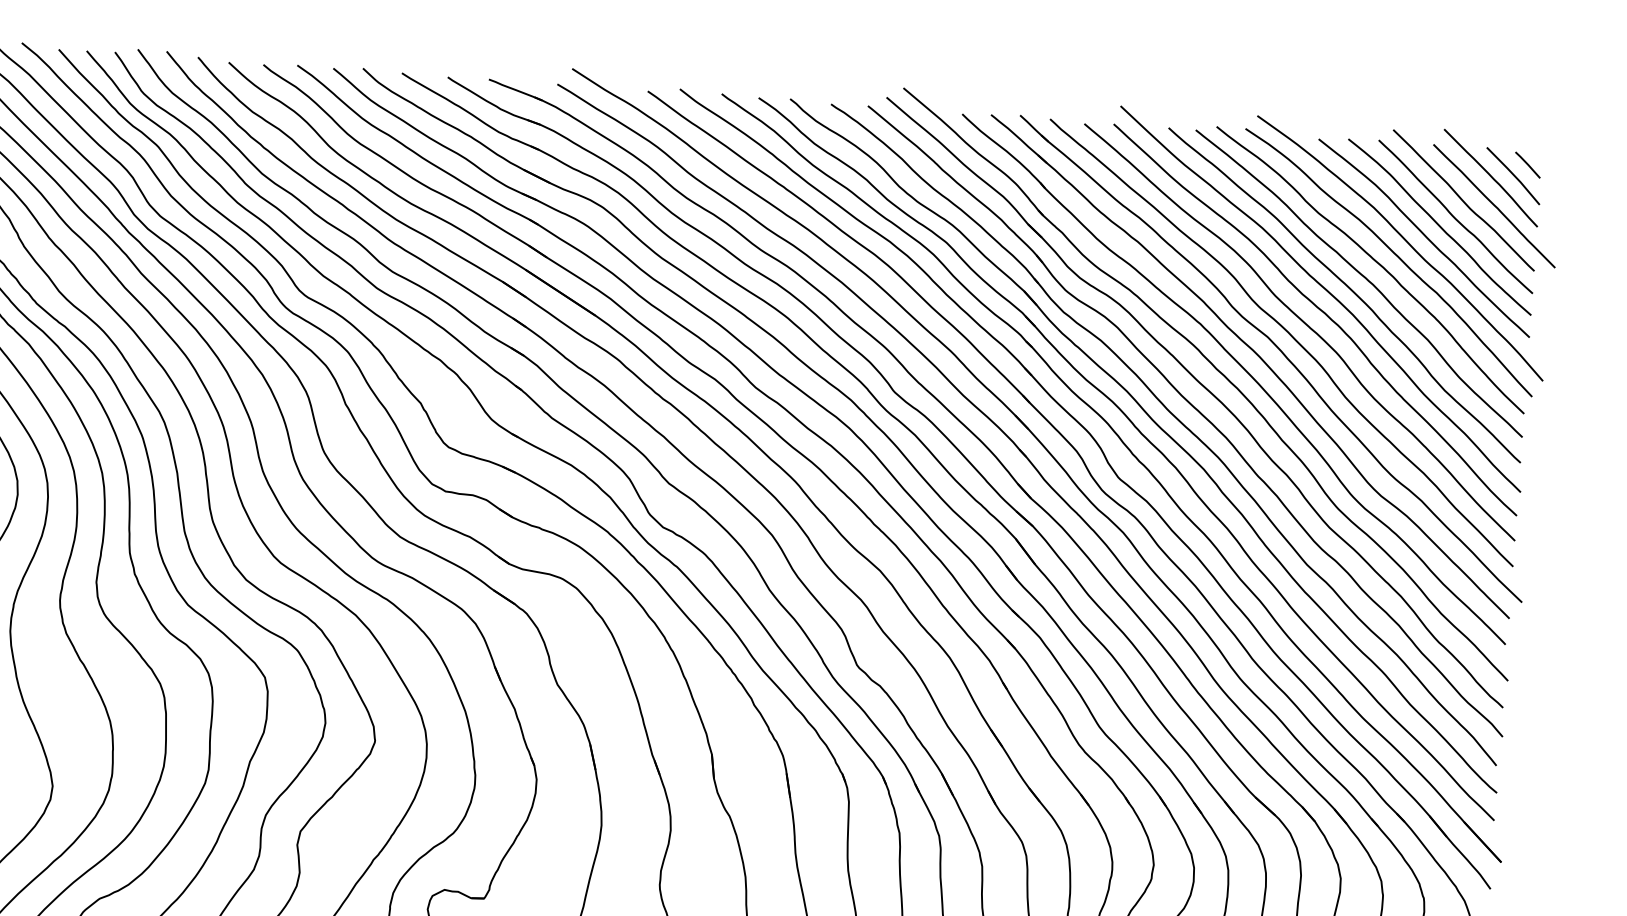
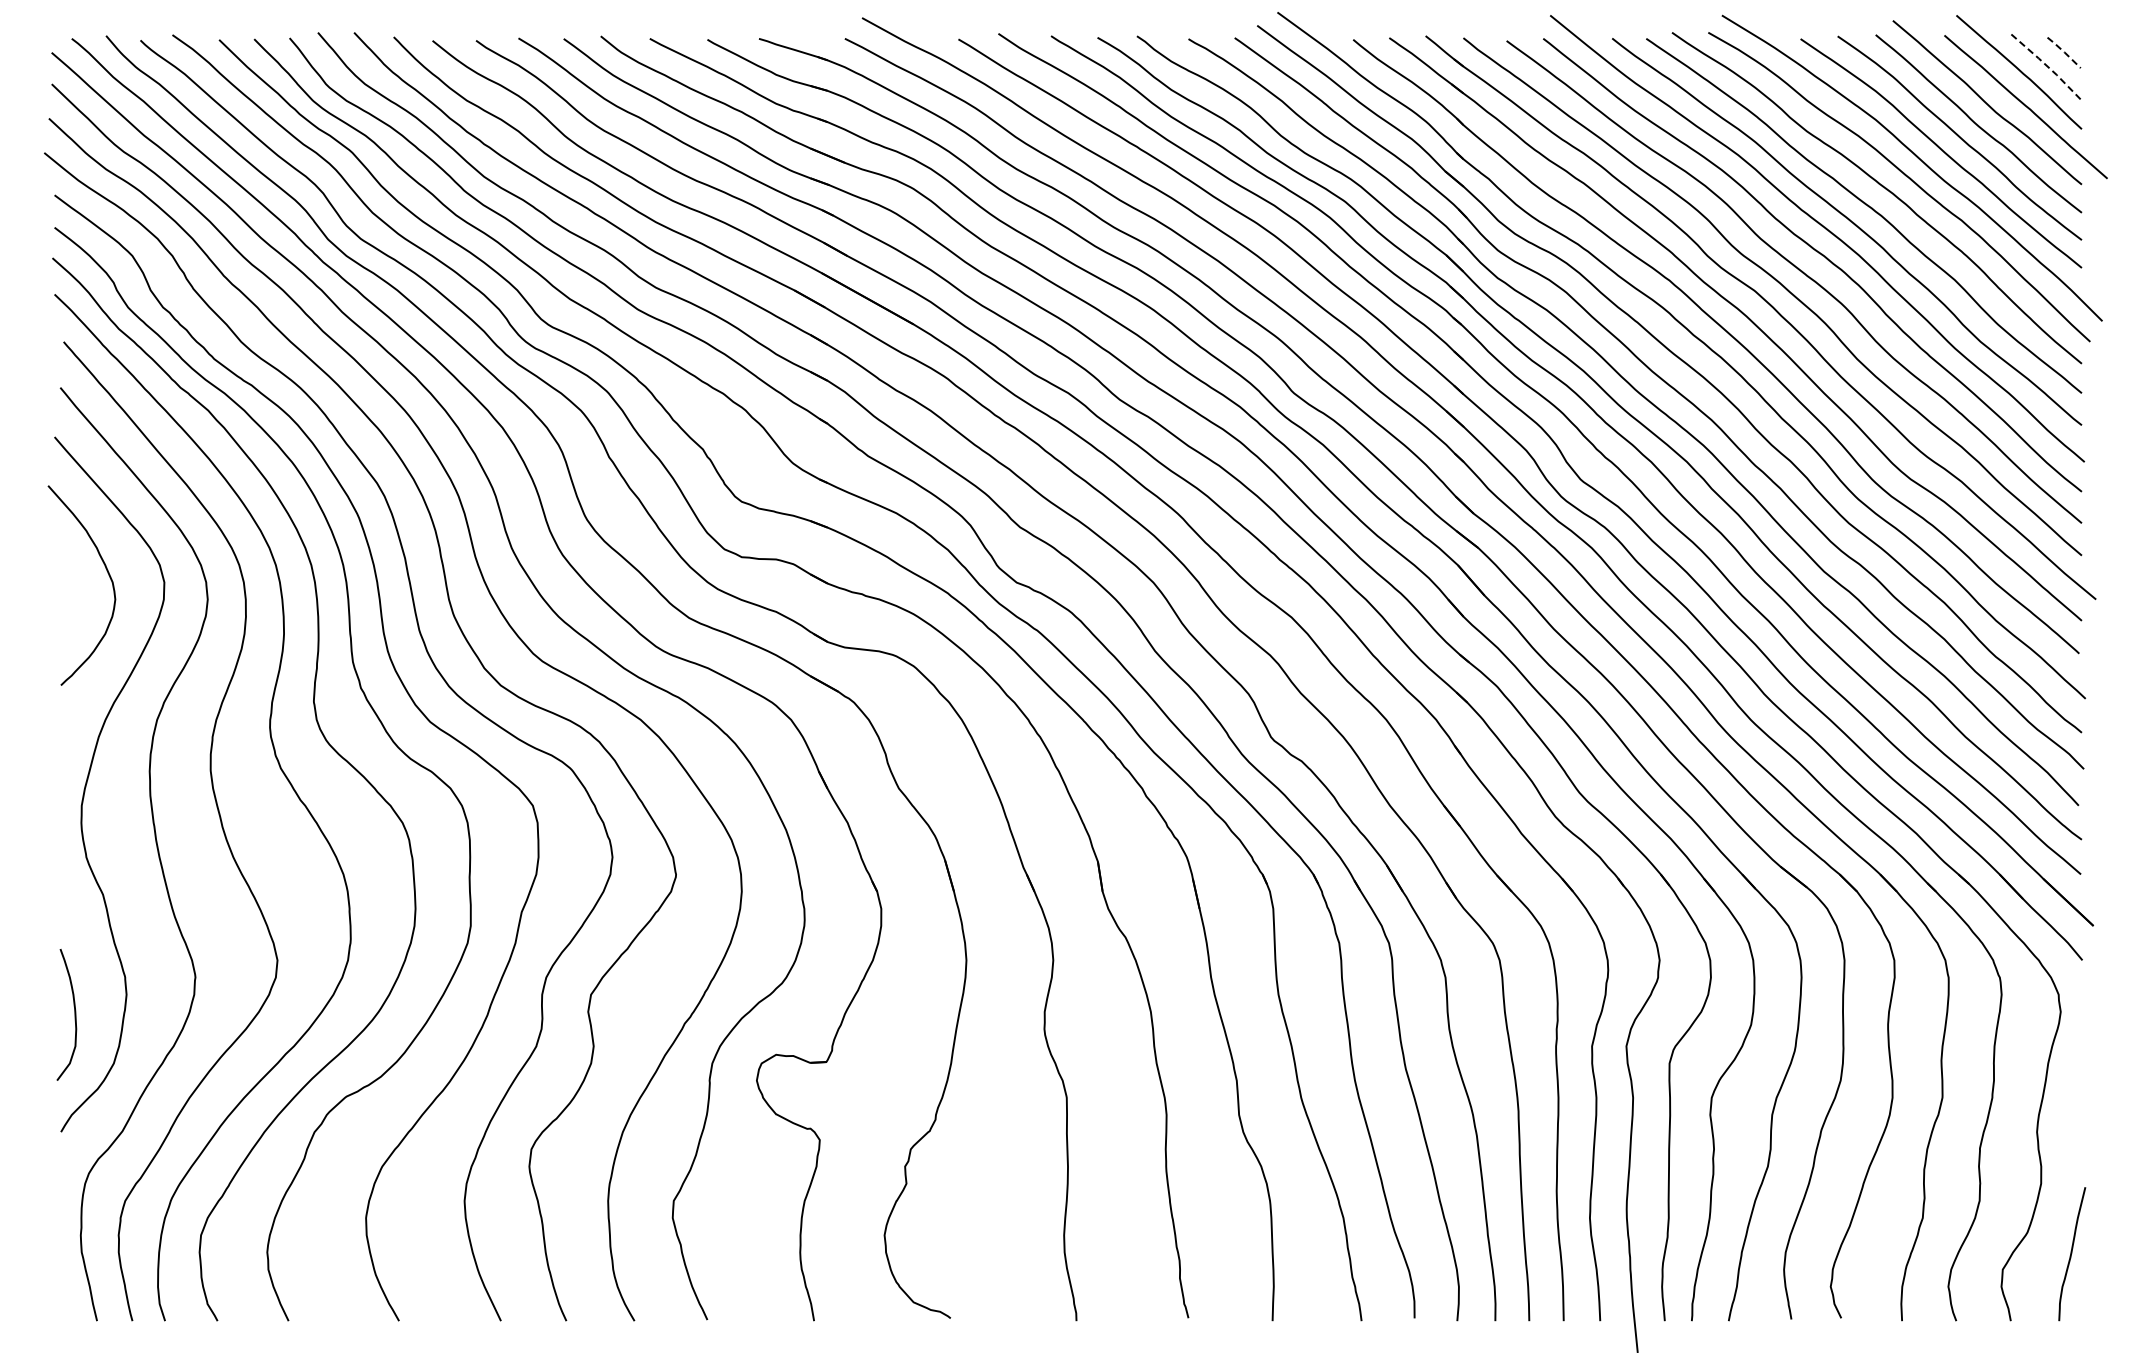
line: (1528, 164) -> (2064, 52), solid -> dashed
line: (1514, 175) -> (2048, 67), solid -> dashed

